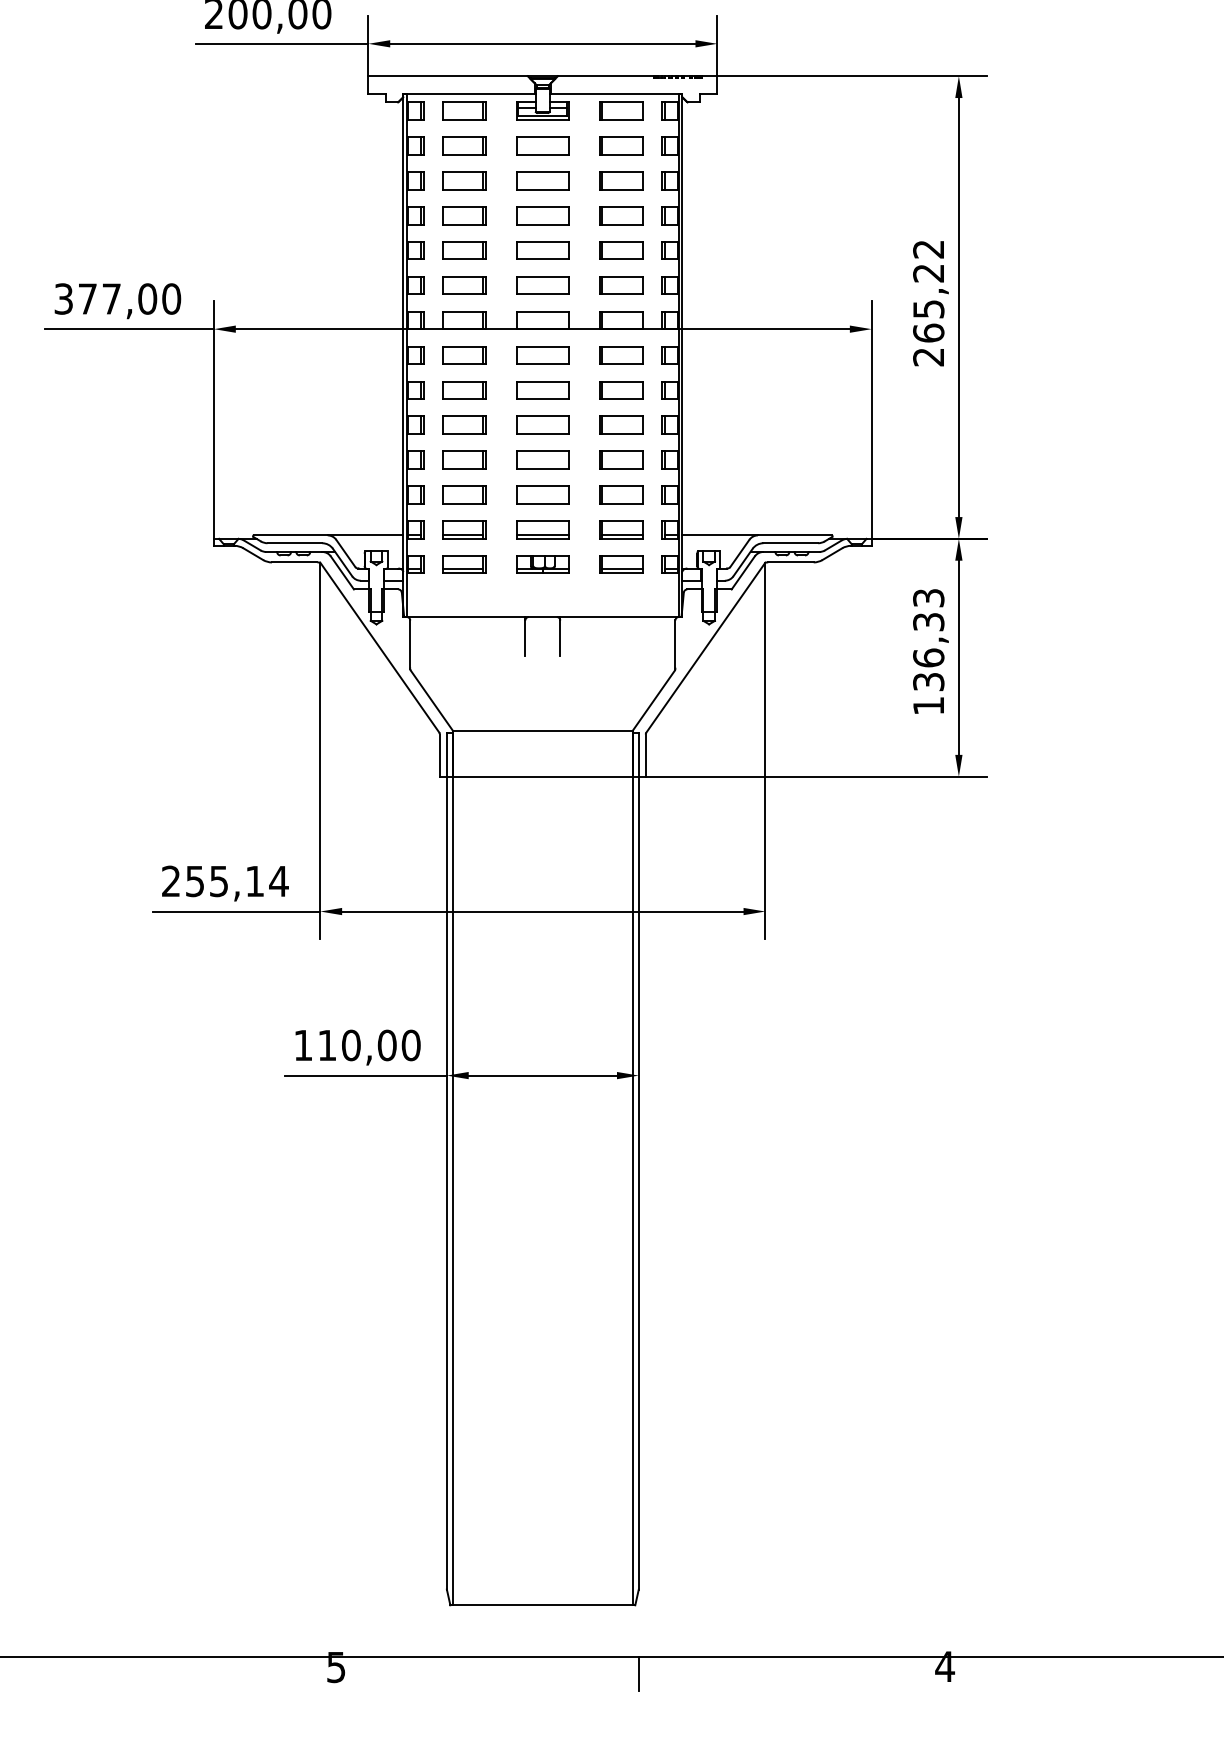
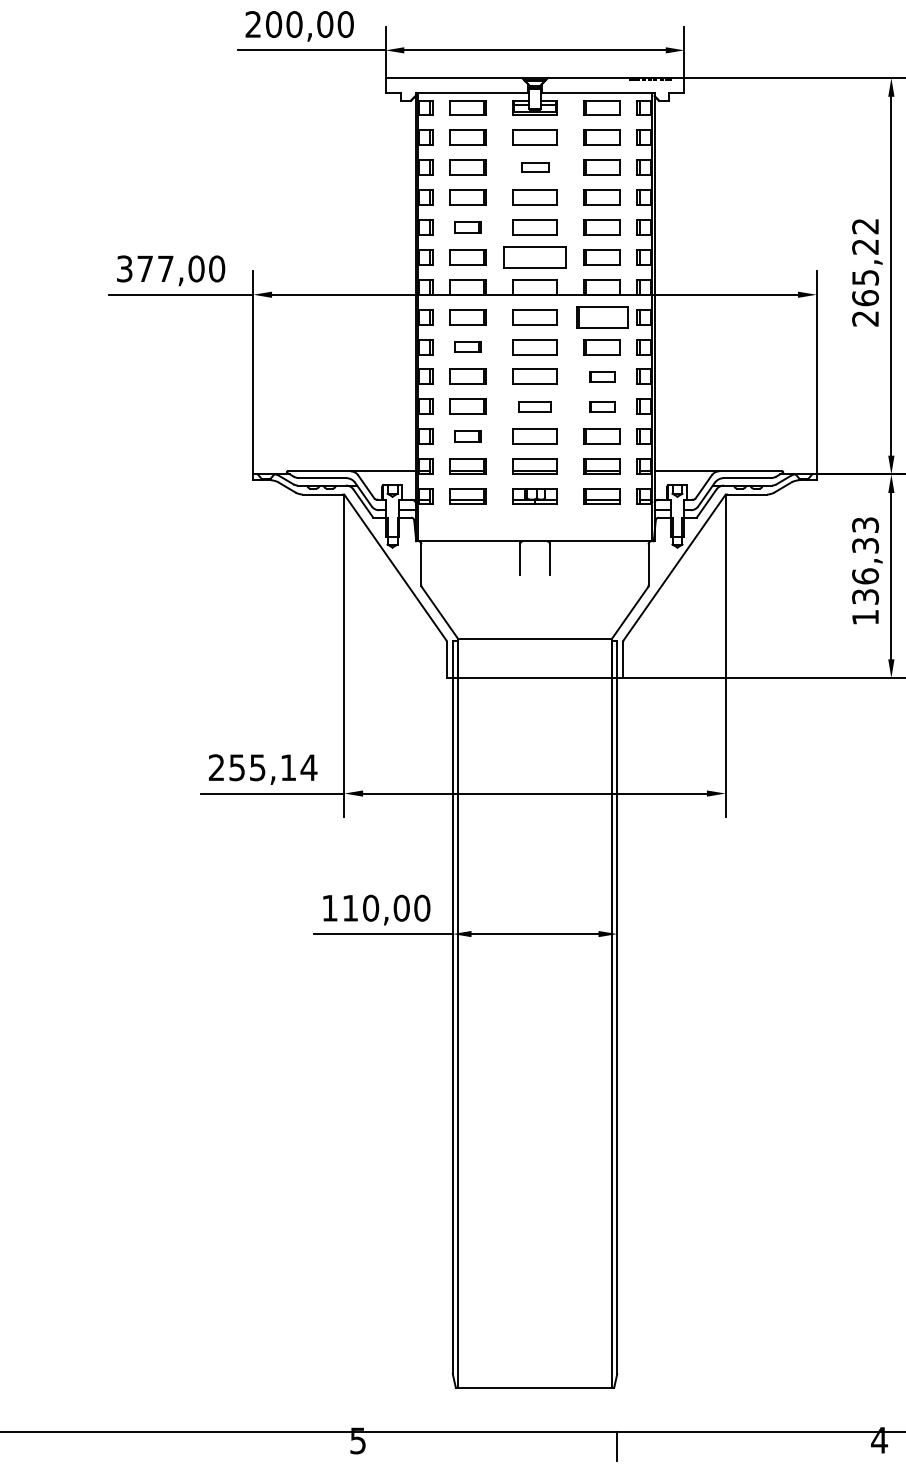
part: (542, 180) -> (534, 167), size x0.6
part: (464, 250) -> (467, 227), size x0.7
part: (542, 285) -> (534, 257), size x1.4
part: (621, 355) -> (602, 317), size x1.4
part: (464, 390) -> (467, 347), size x0.7
part: (621, 424) -> (602, 376), size x0.7
part: (542, 459) -> (534, 406), size x0.7
part: (621, 459) -> (602, 406), size x0.7
part: (464, 494) -> (467, 436), size x0.7

